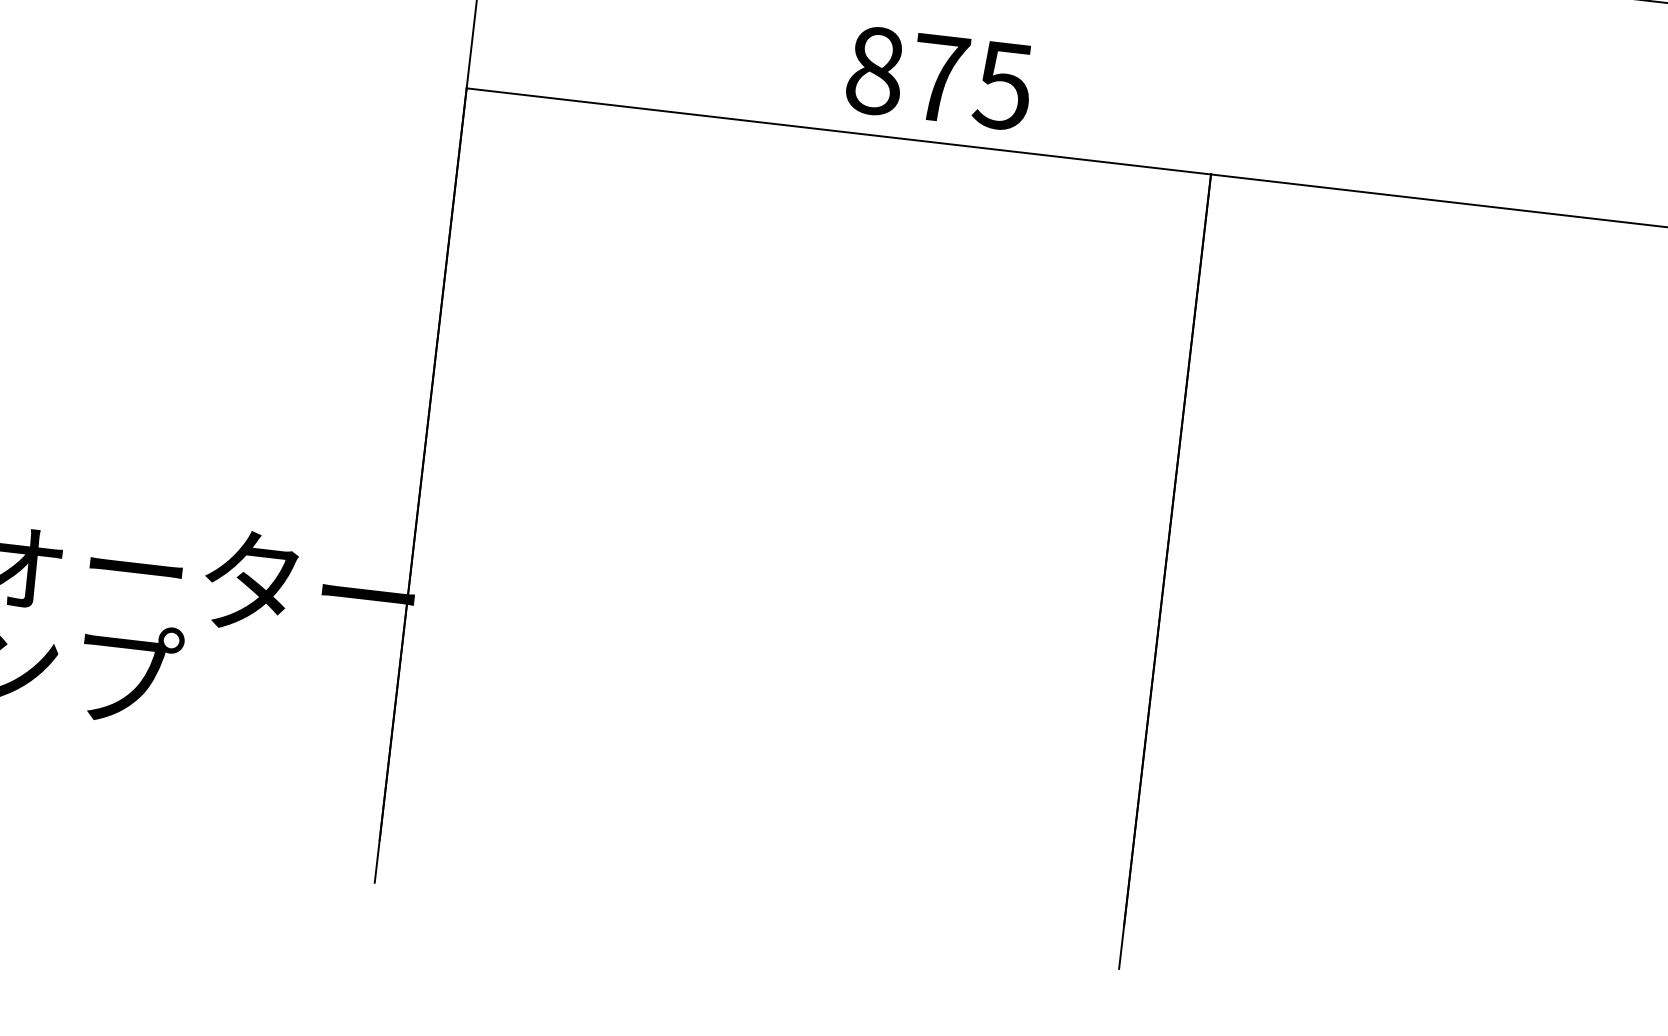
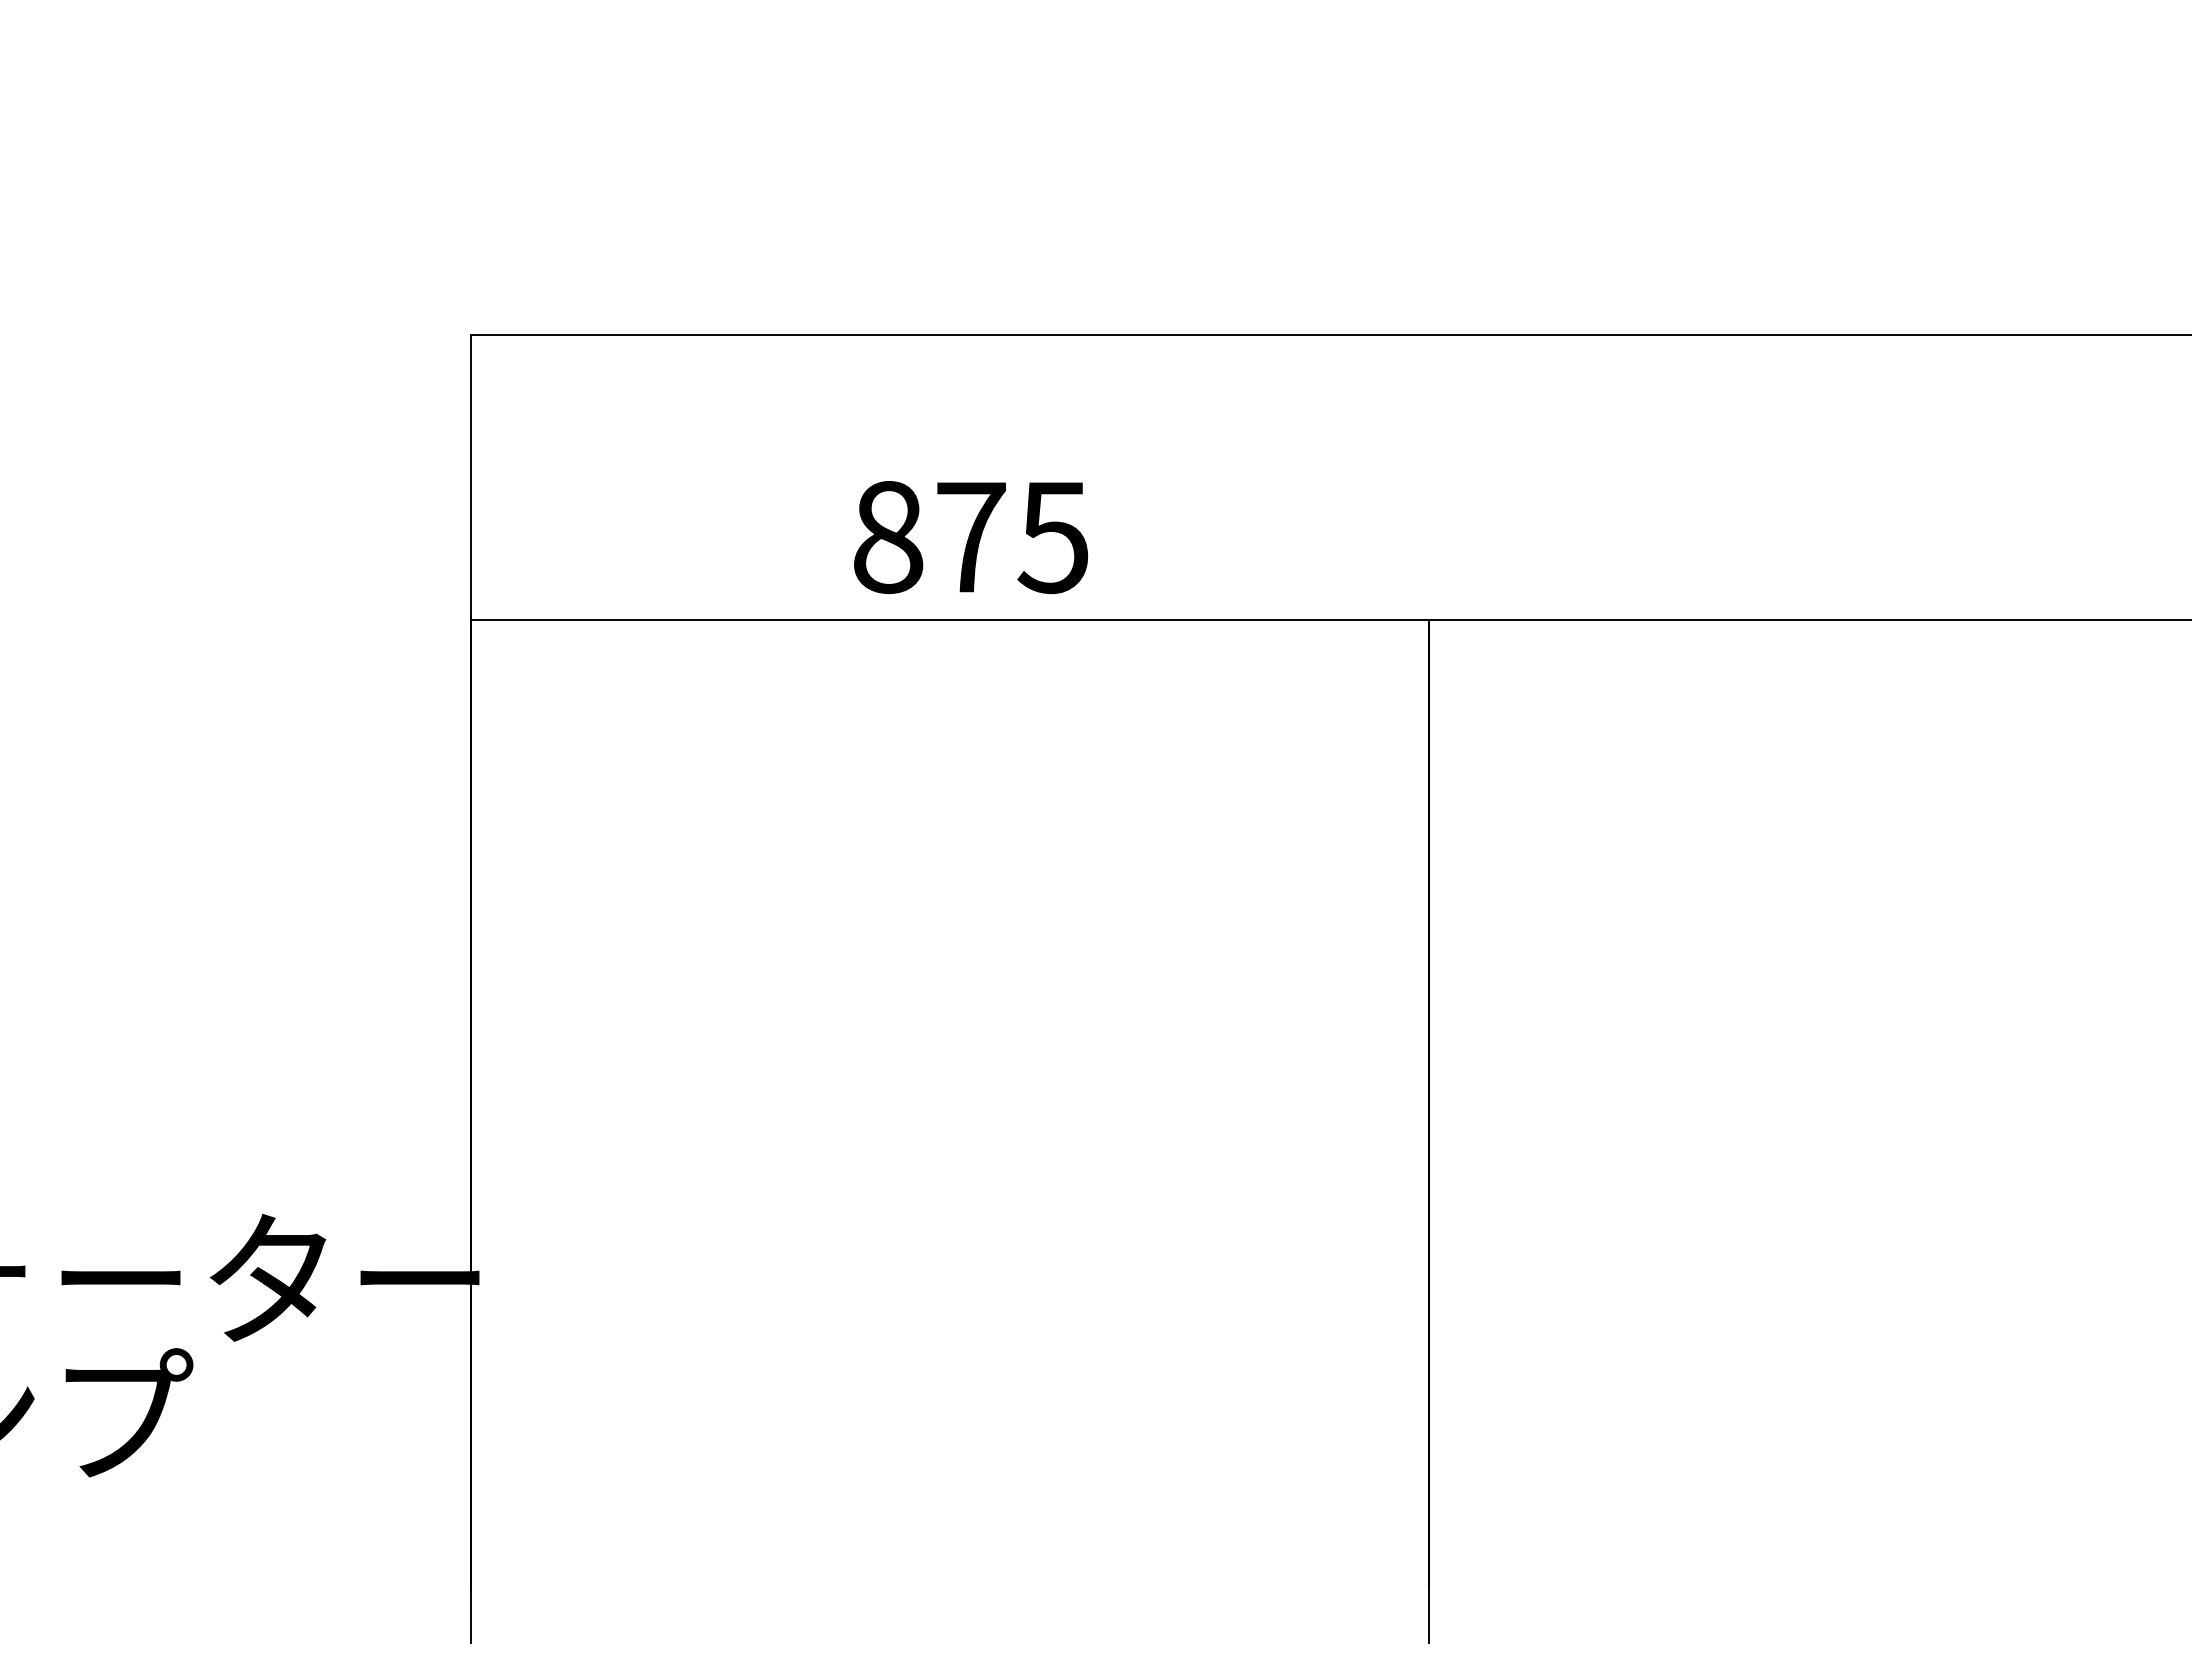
text: (939, 78) -> (971, 537), moved

